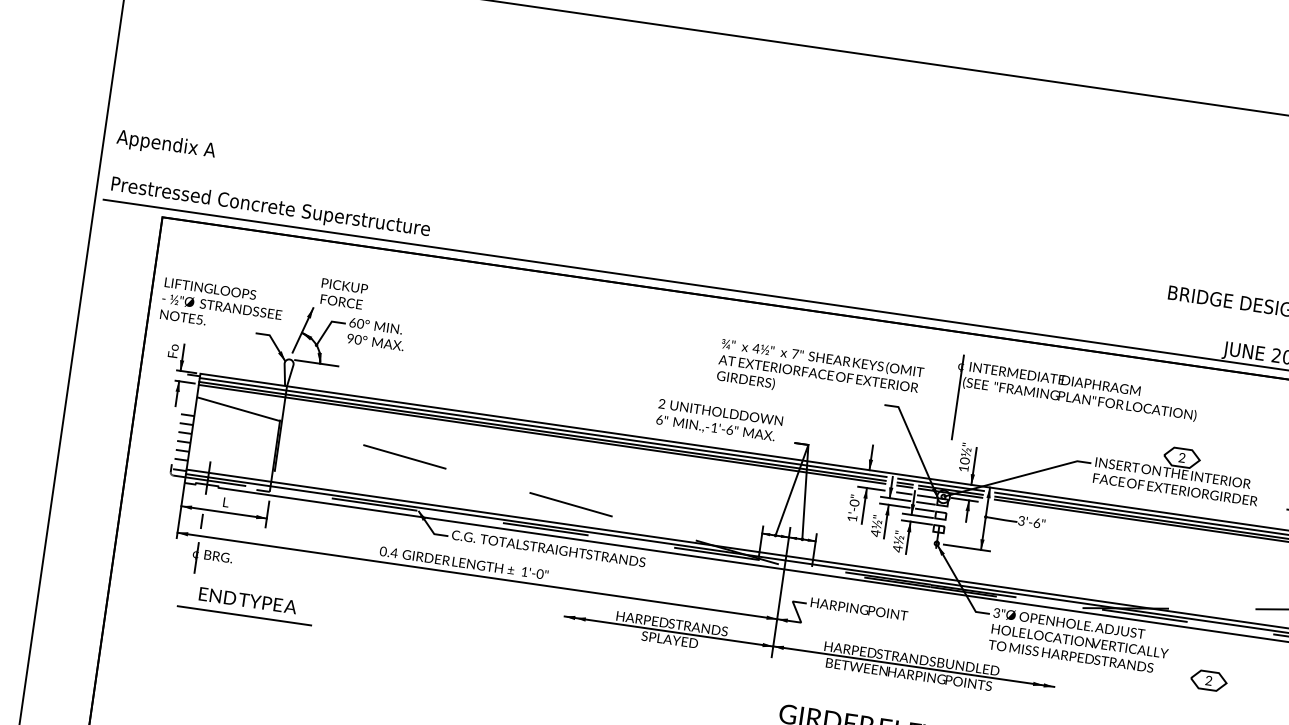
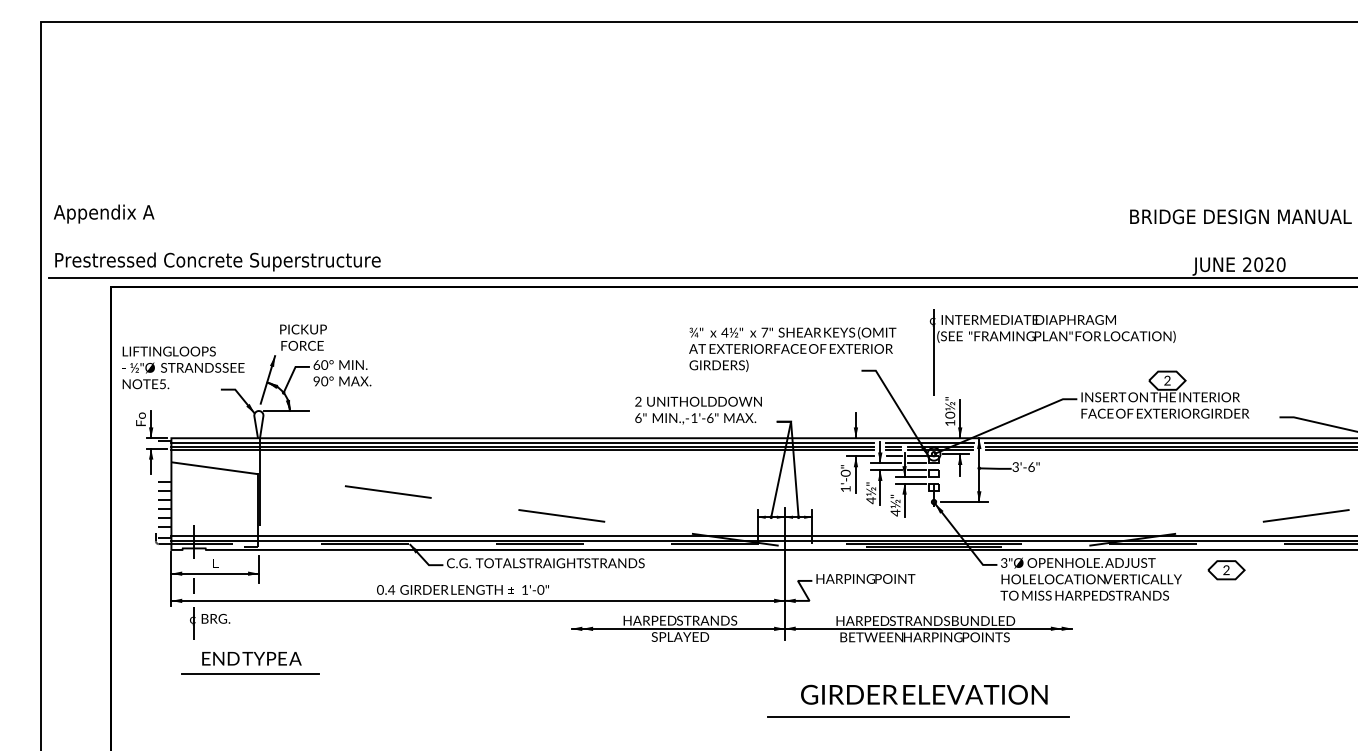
part: (1208, 680) -> (1226, 570), moved

